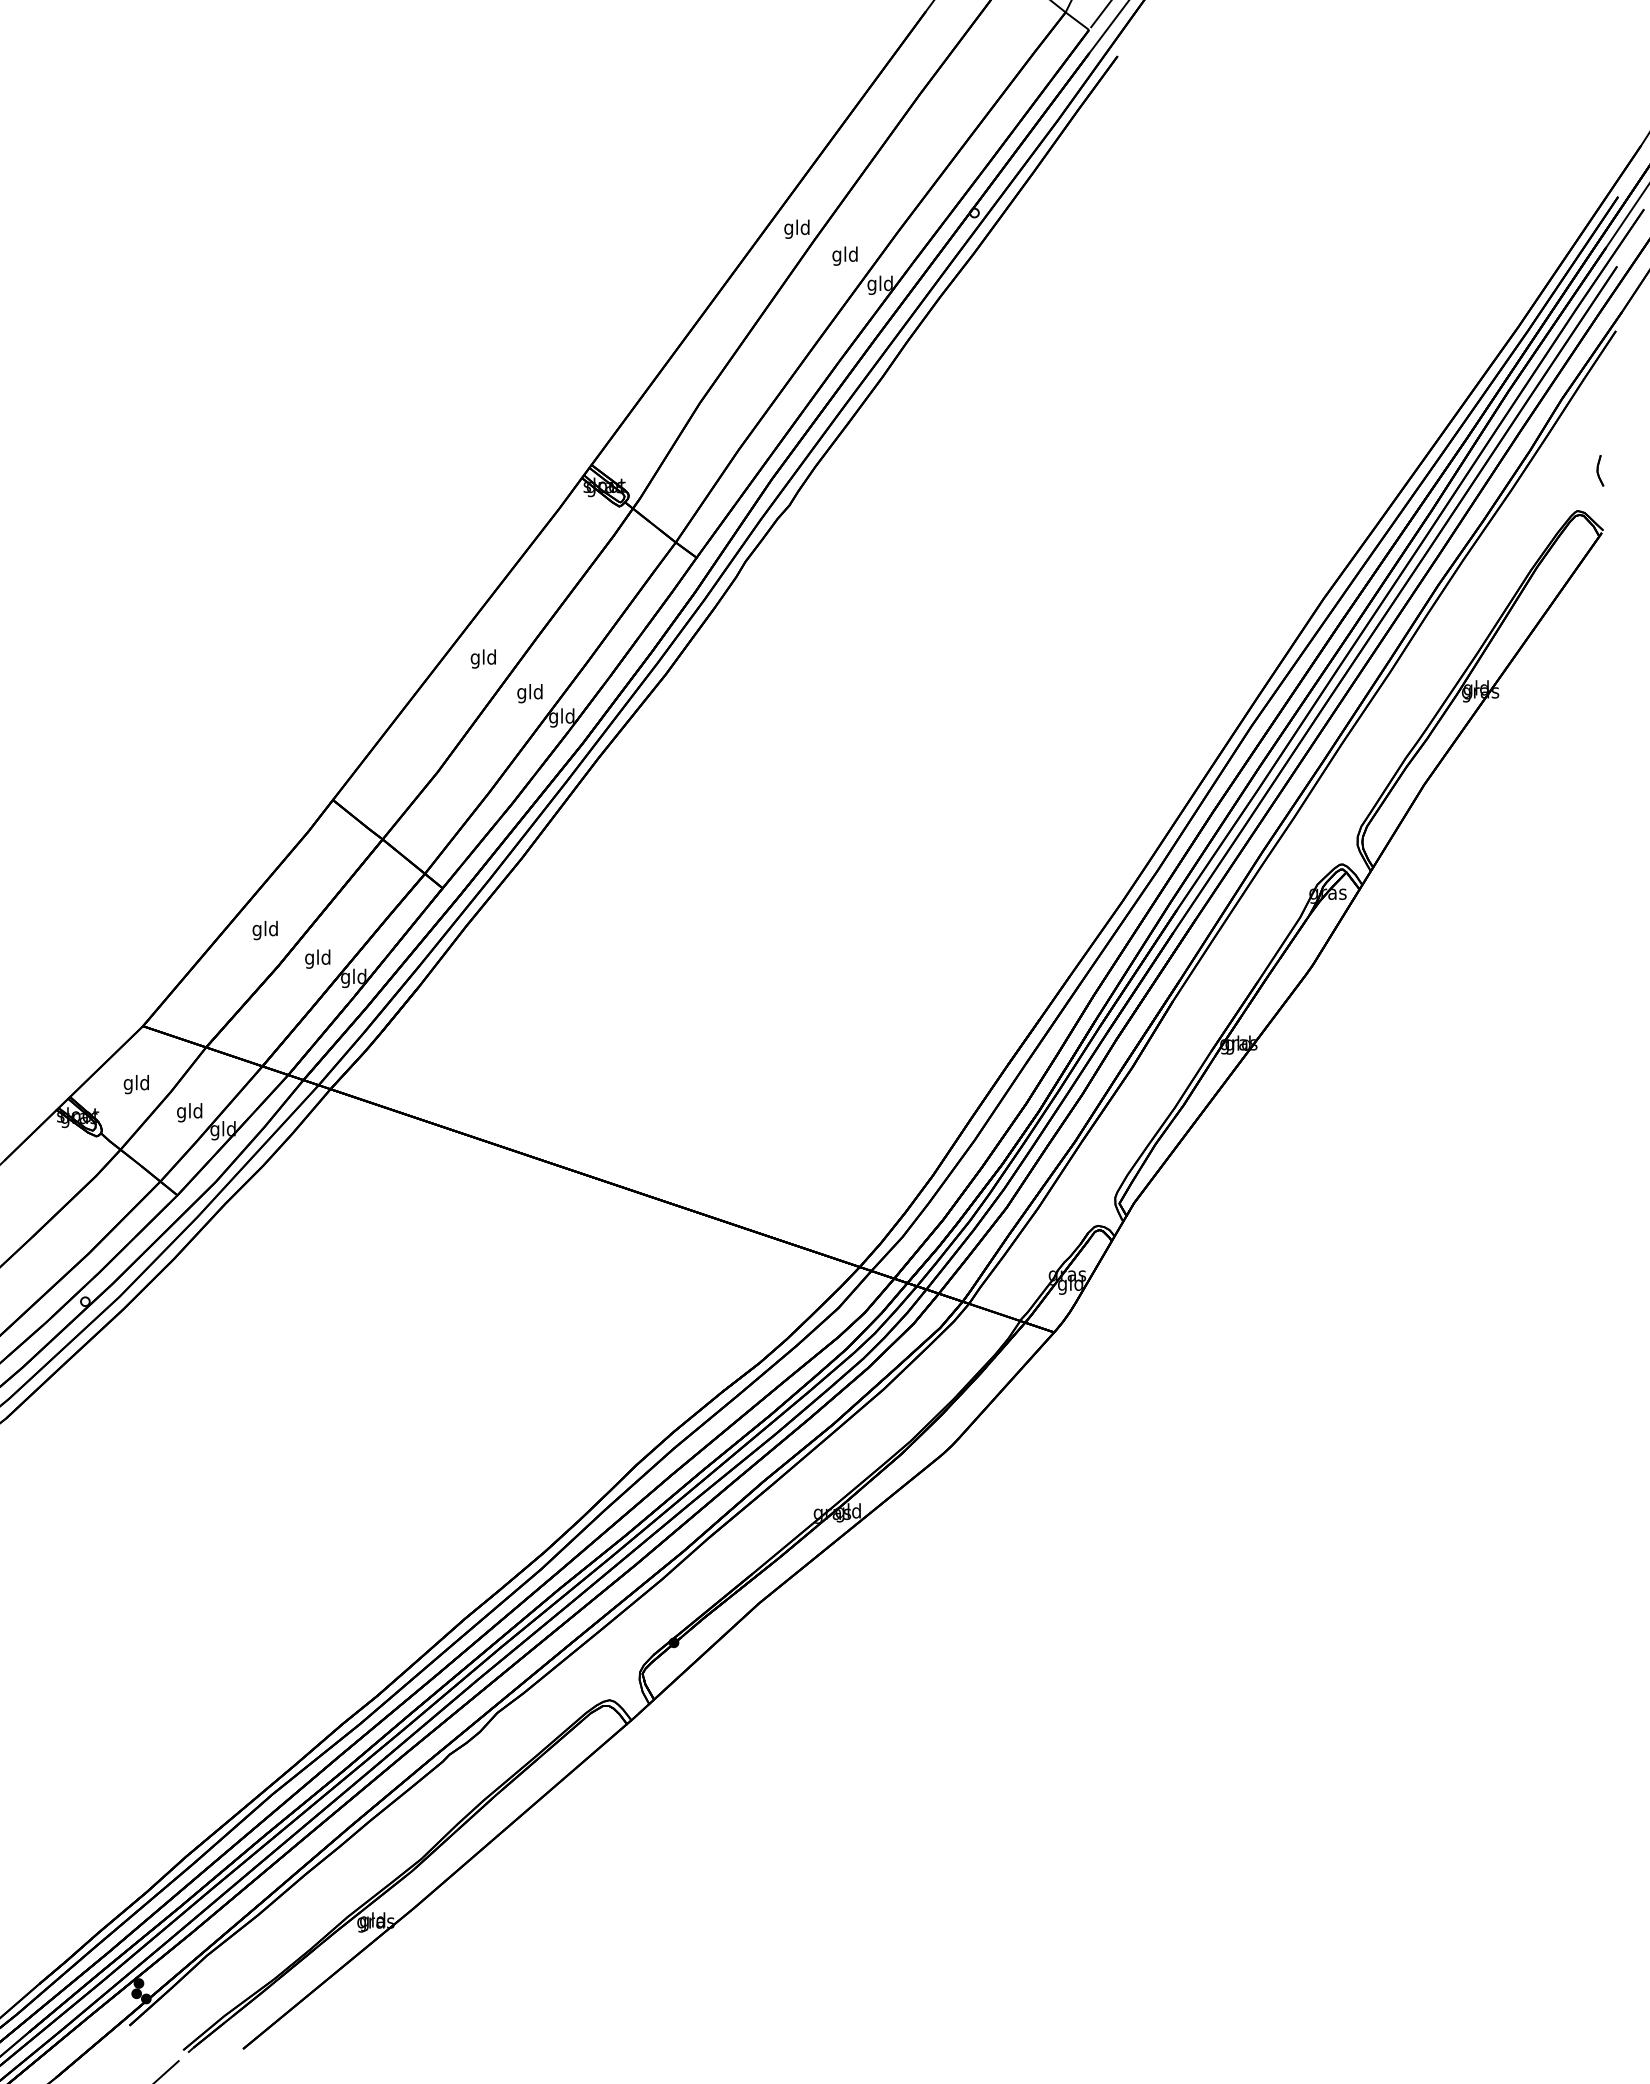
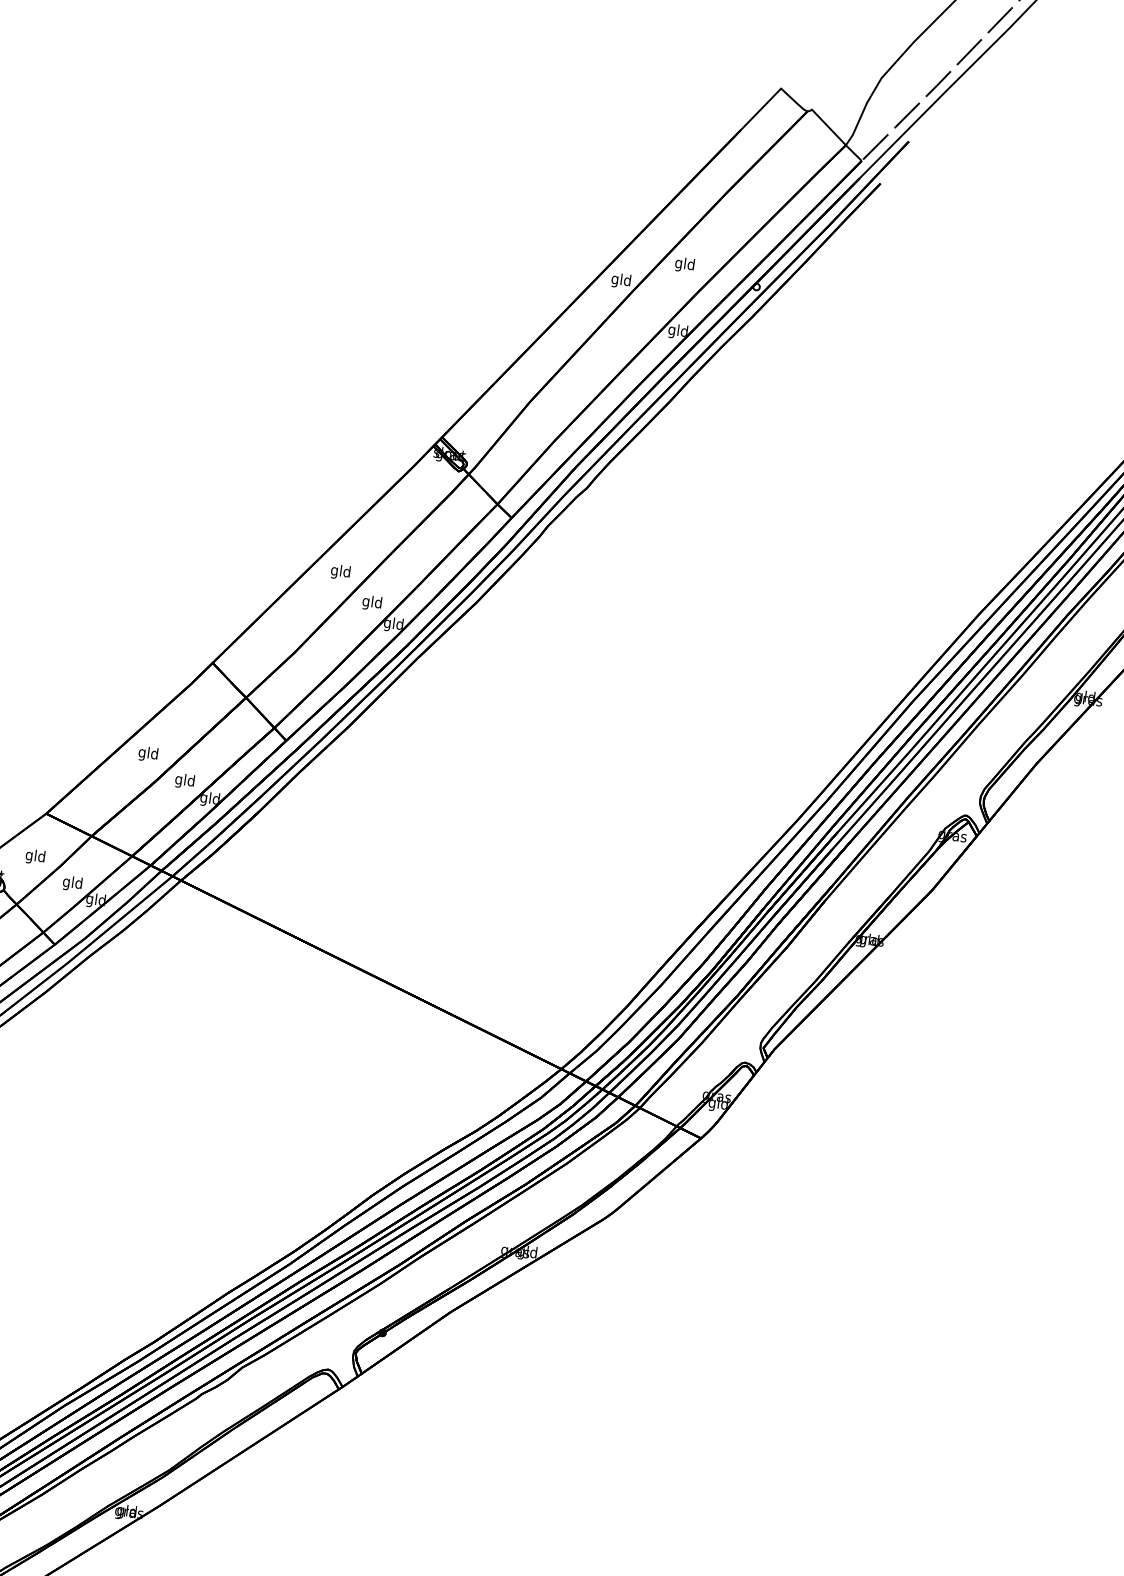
text: (844, 255) -> (684, 264), moved

